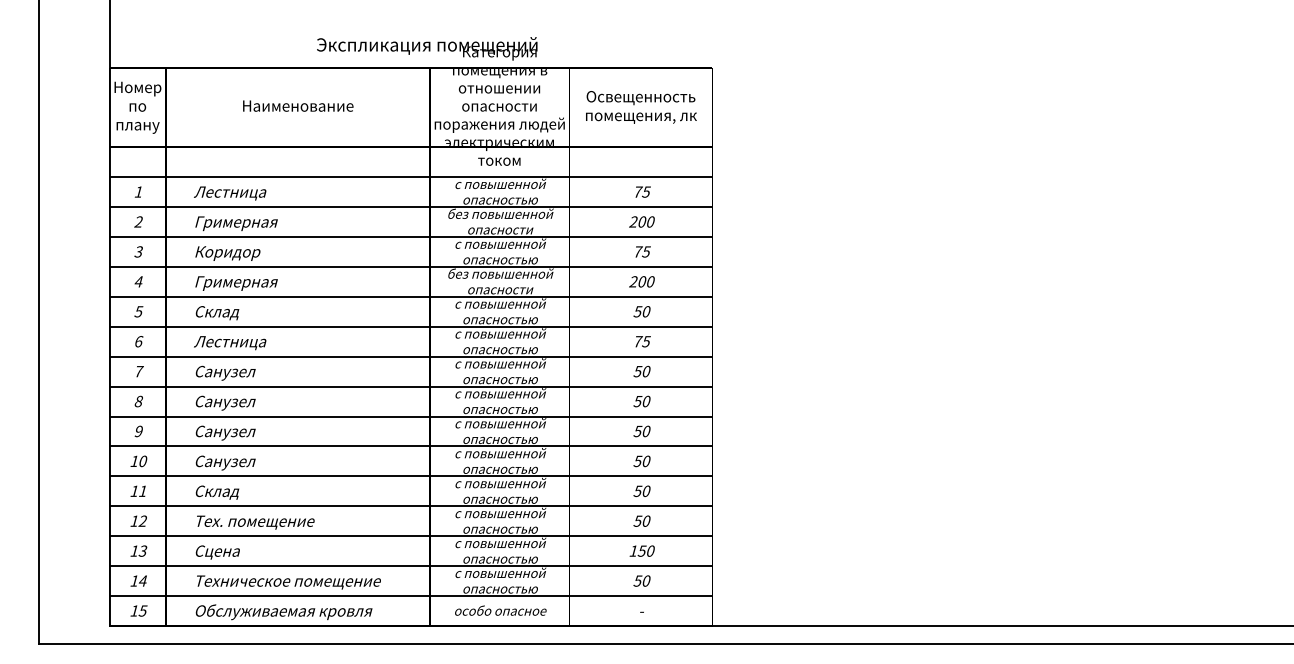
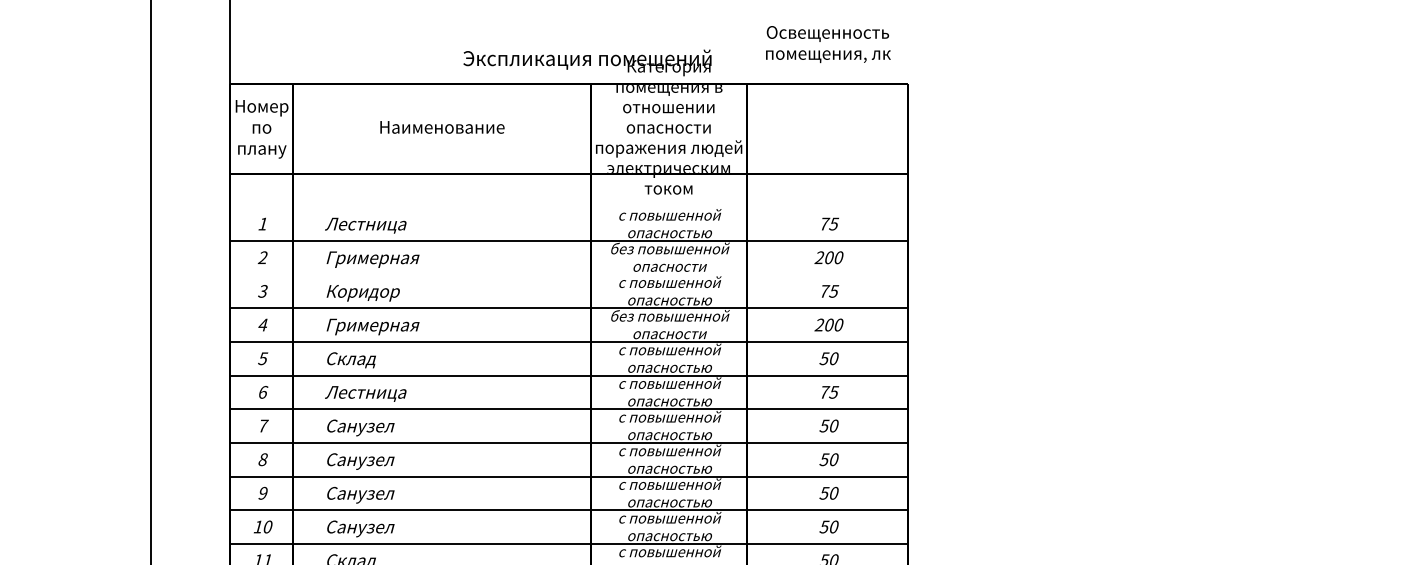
text: (641, 107) -> (828, 44), moved
line: (410, 177) -> (568, 207), removed
line: (410, 236) -> (568, 274), removed

